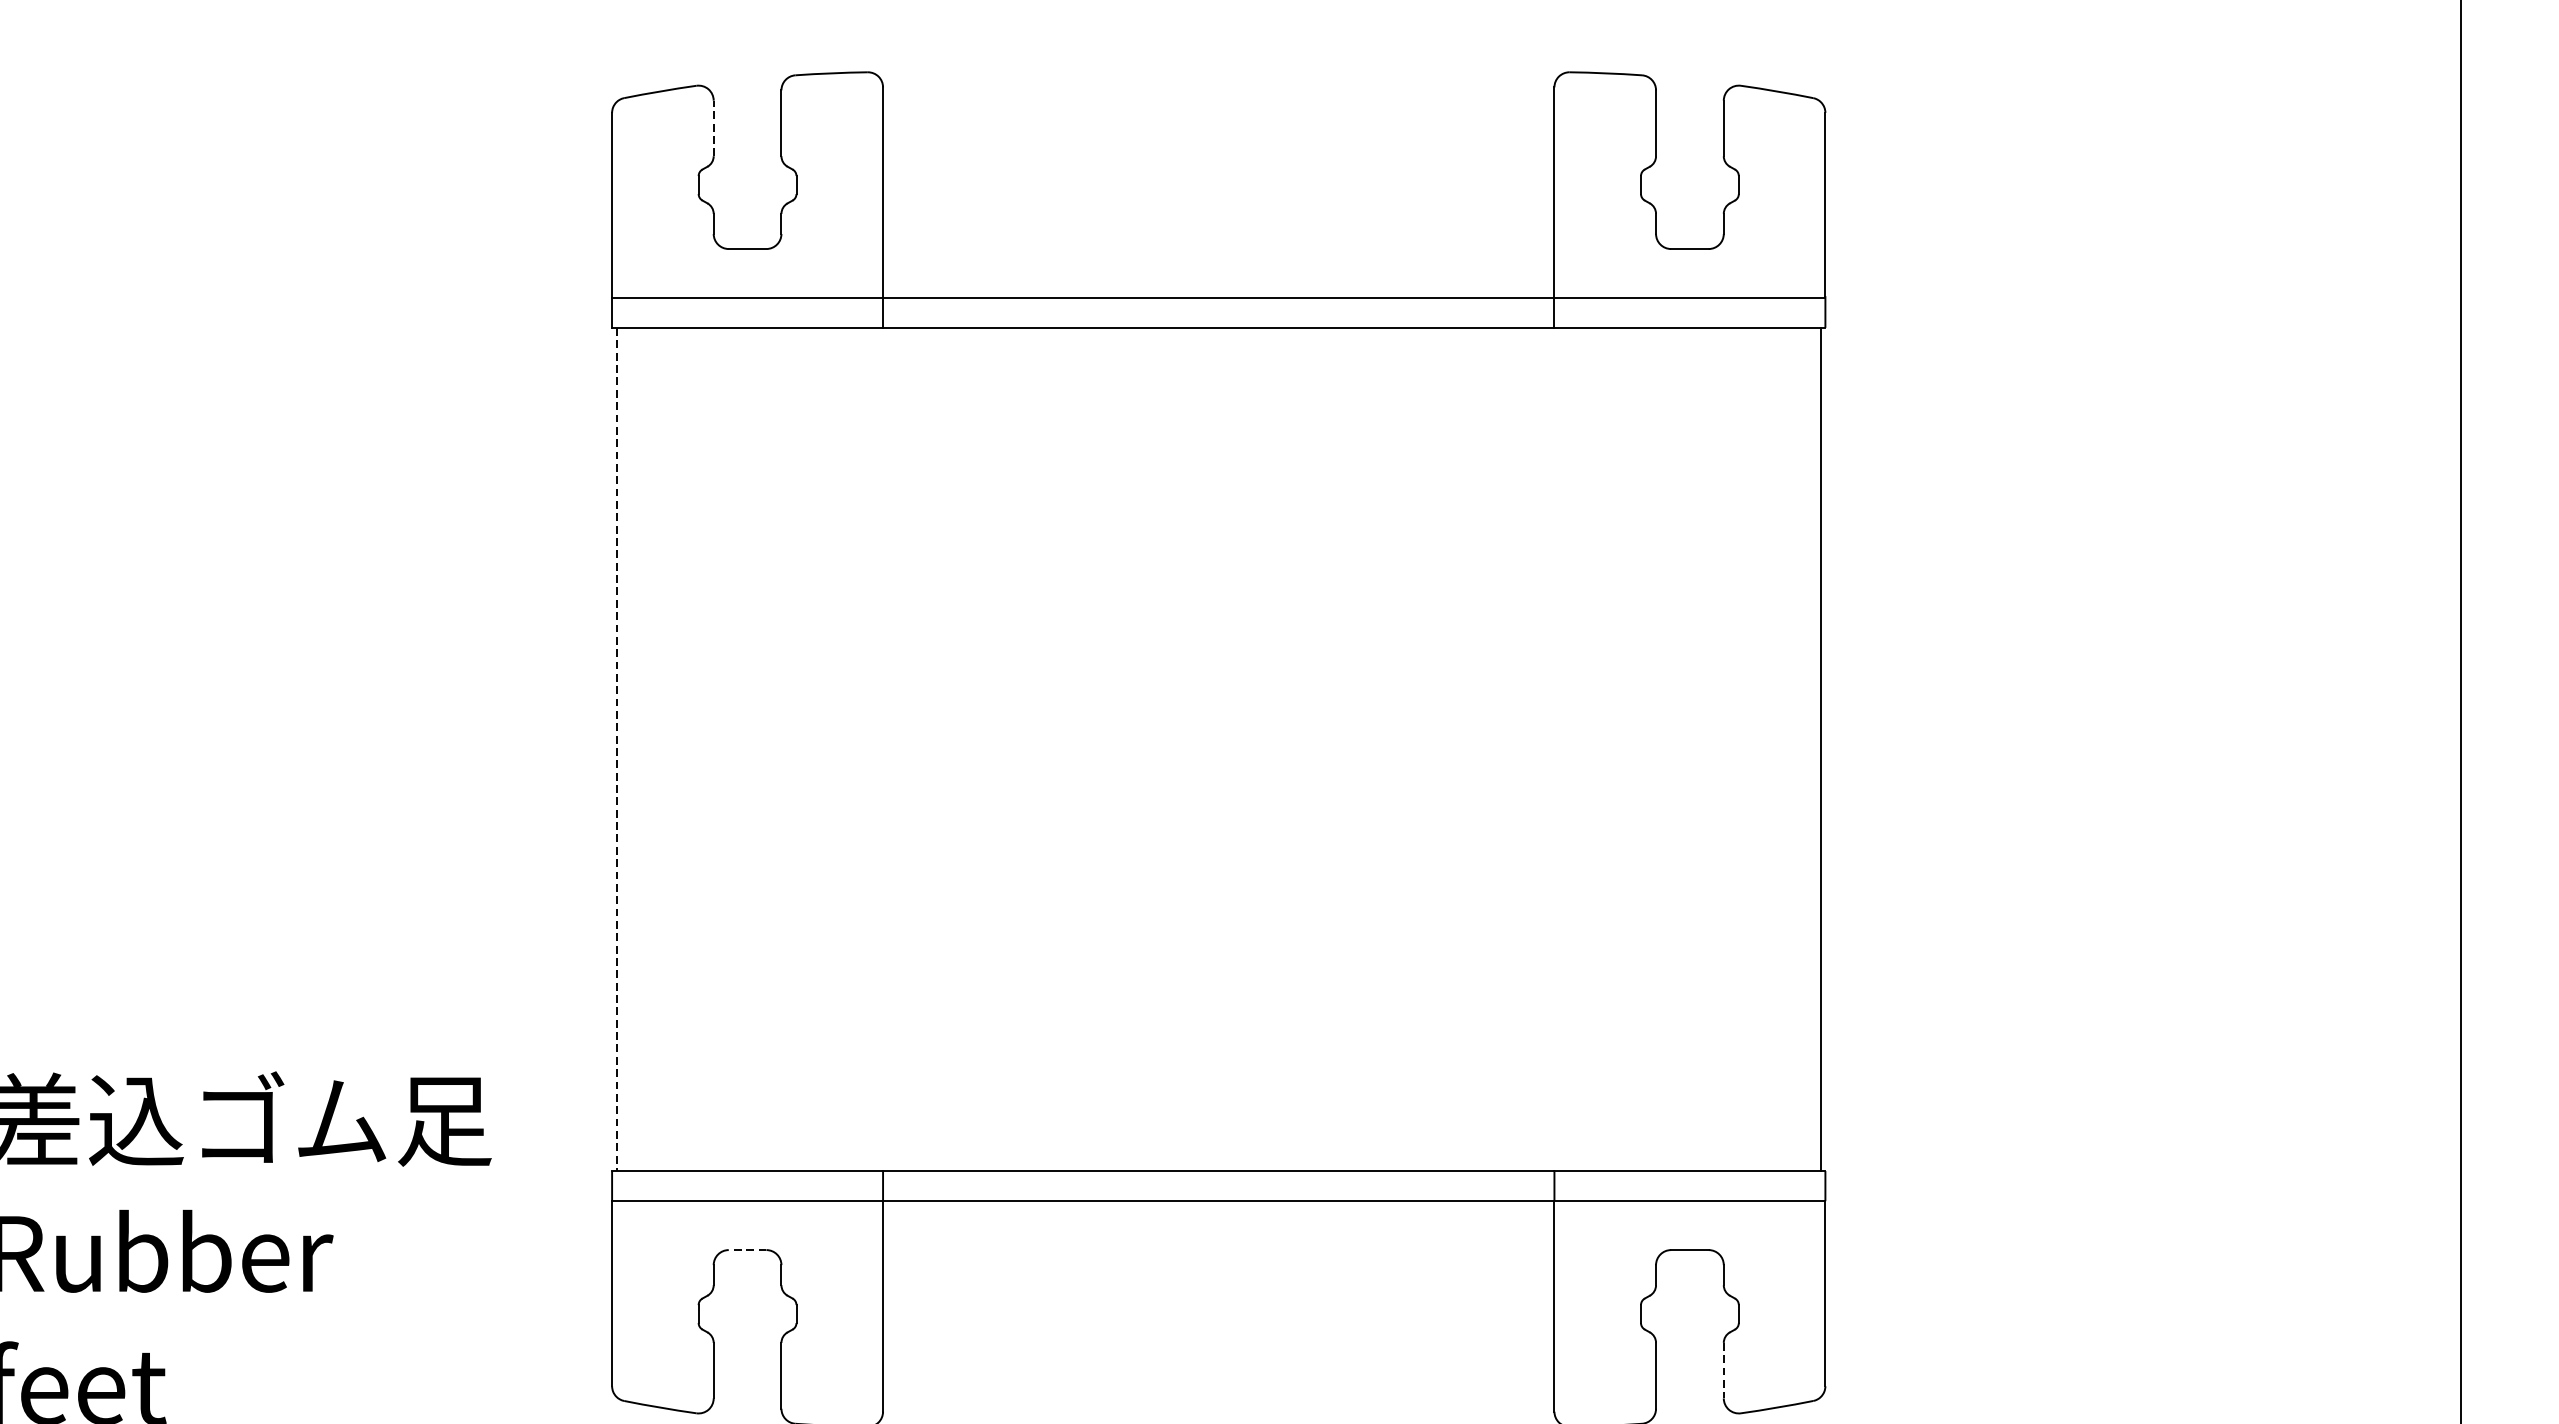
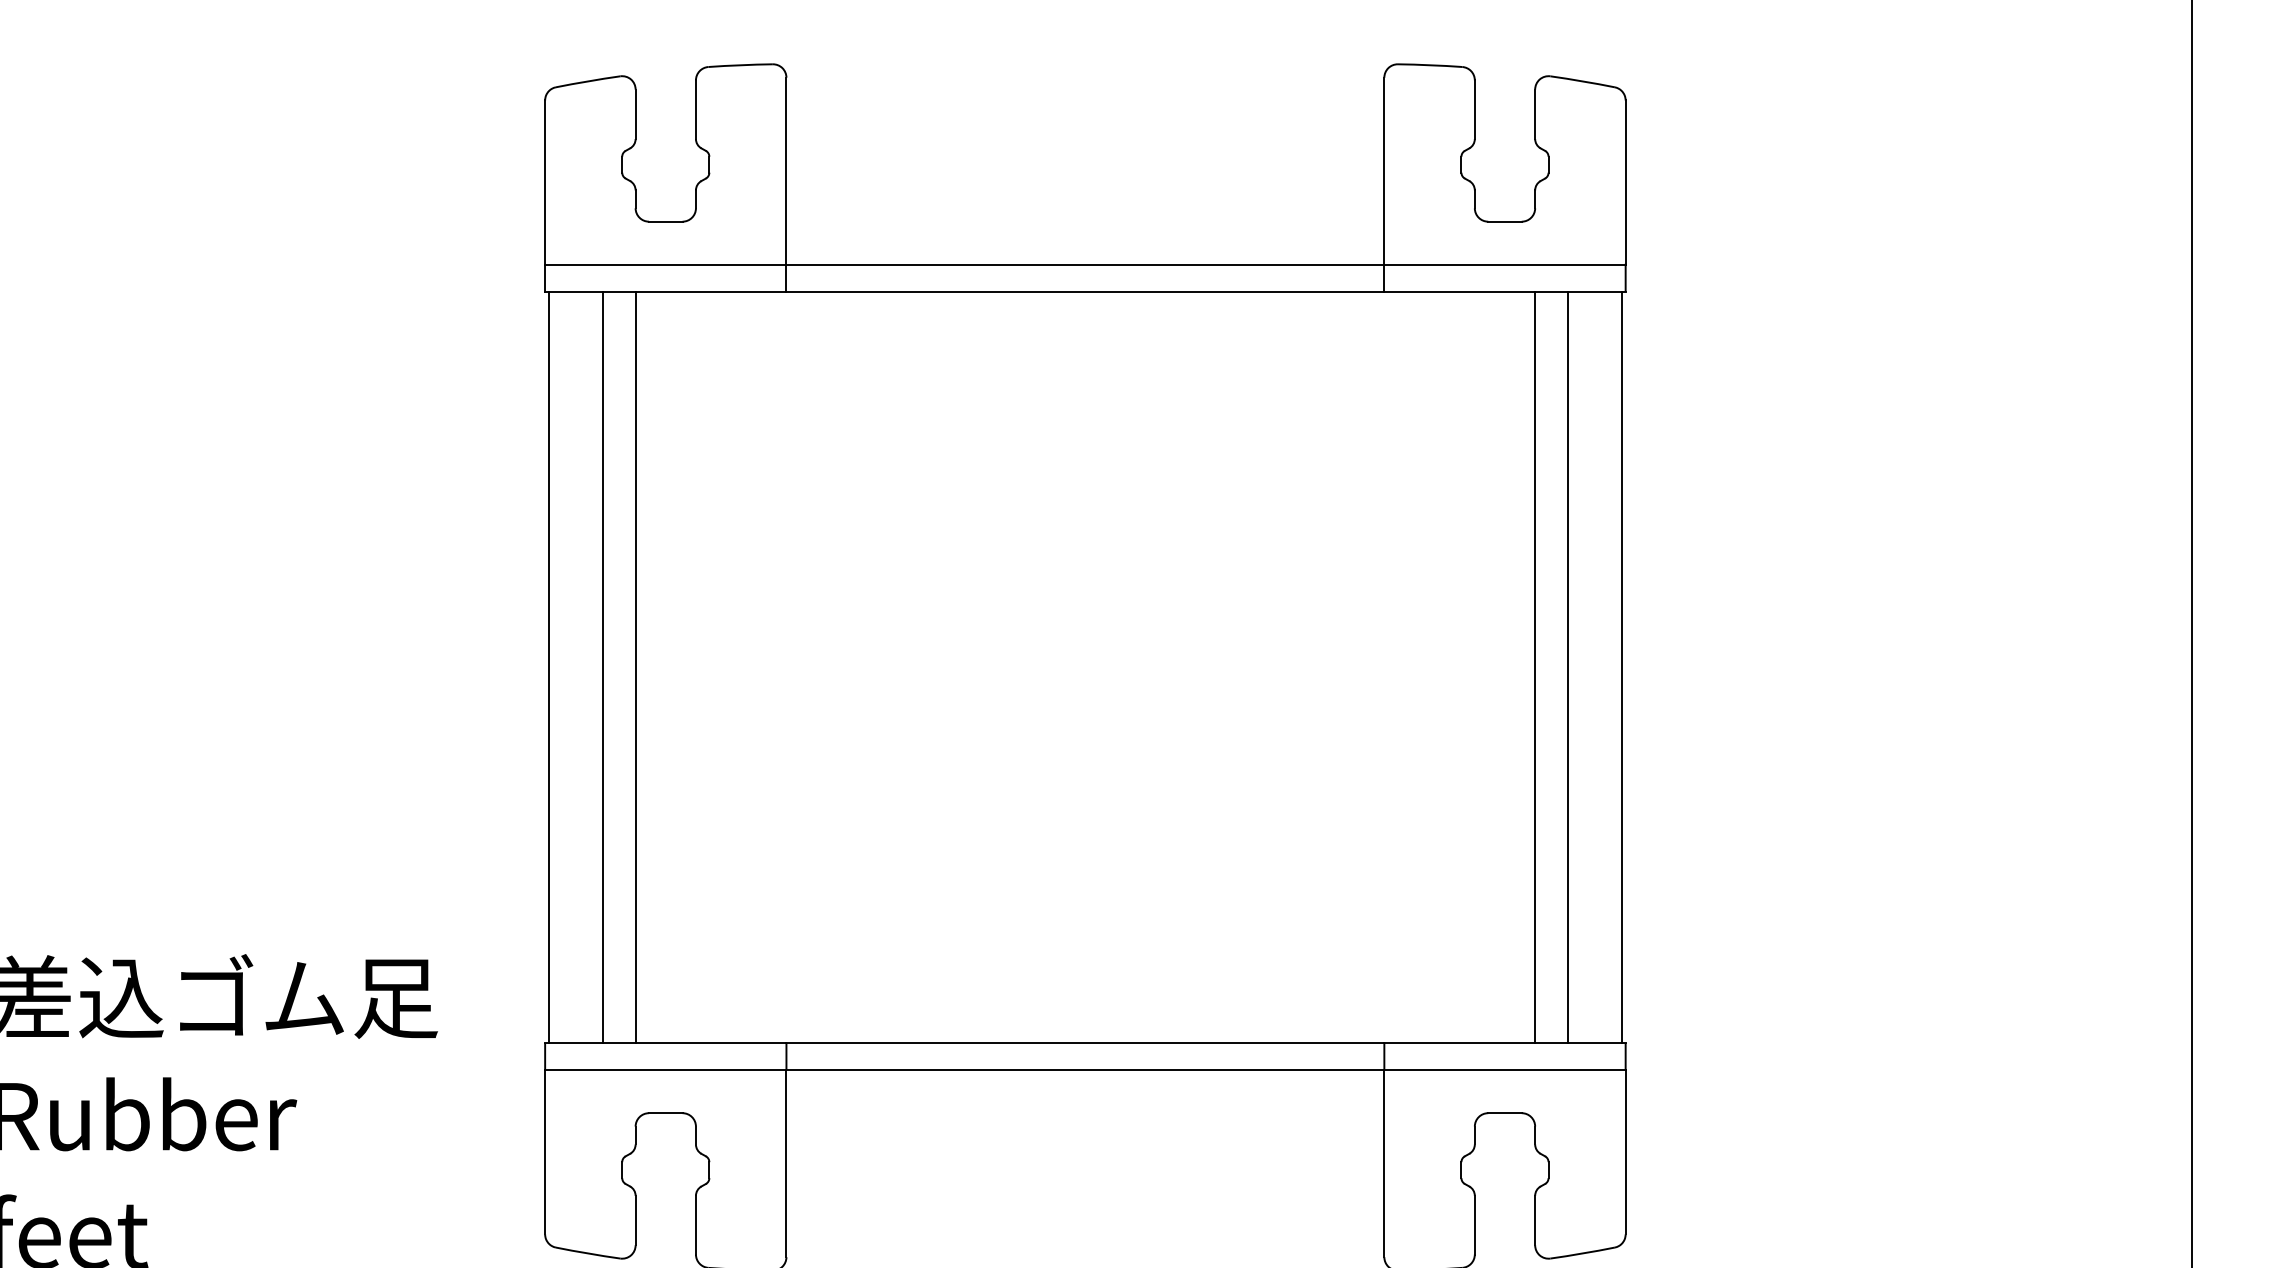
line: (713, 128) -> (635, 114), dashed -> solid
line: (616, 749) -> (549, 667), dashed -> solid
line: (676, 749) -> (602, 667), added
line: (714, 749) -> (636, 667), added
line: (1723, 749) -> (1534, 667), added
line: (1761, 749) -> (1568, 667), added
line: (747, 1250) -> (665, 1113), dashed -> solid
line: (1724, 1370) -> (1535, 1220), dashed -> solid

